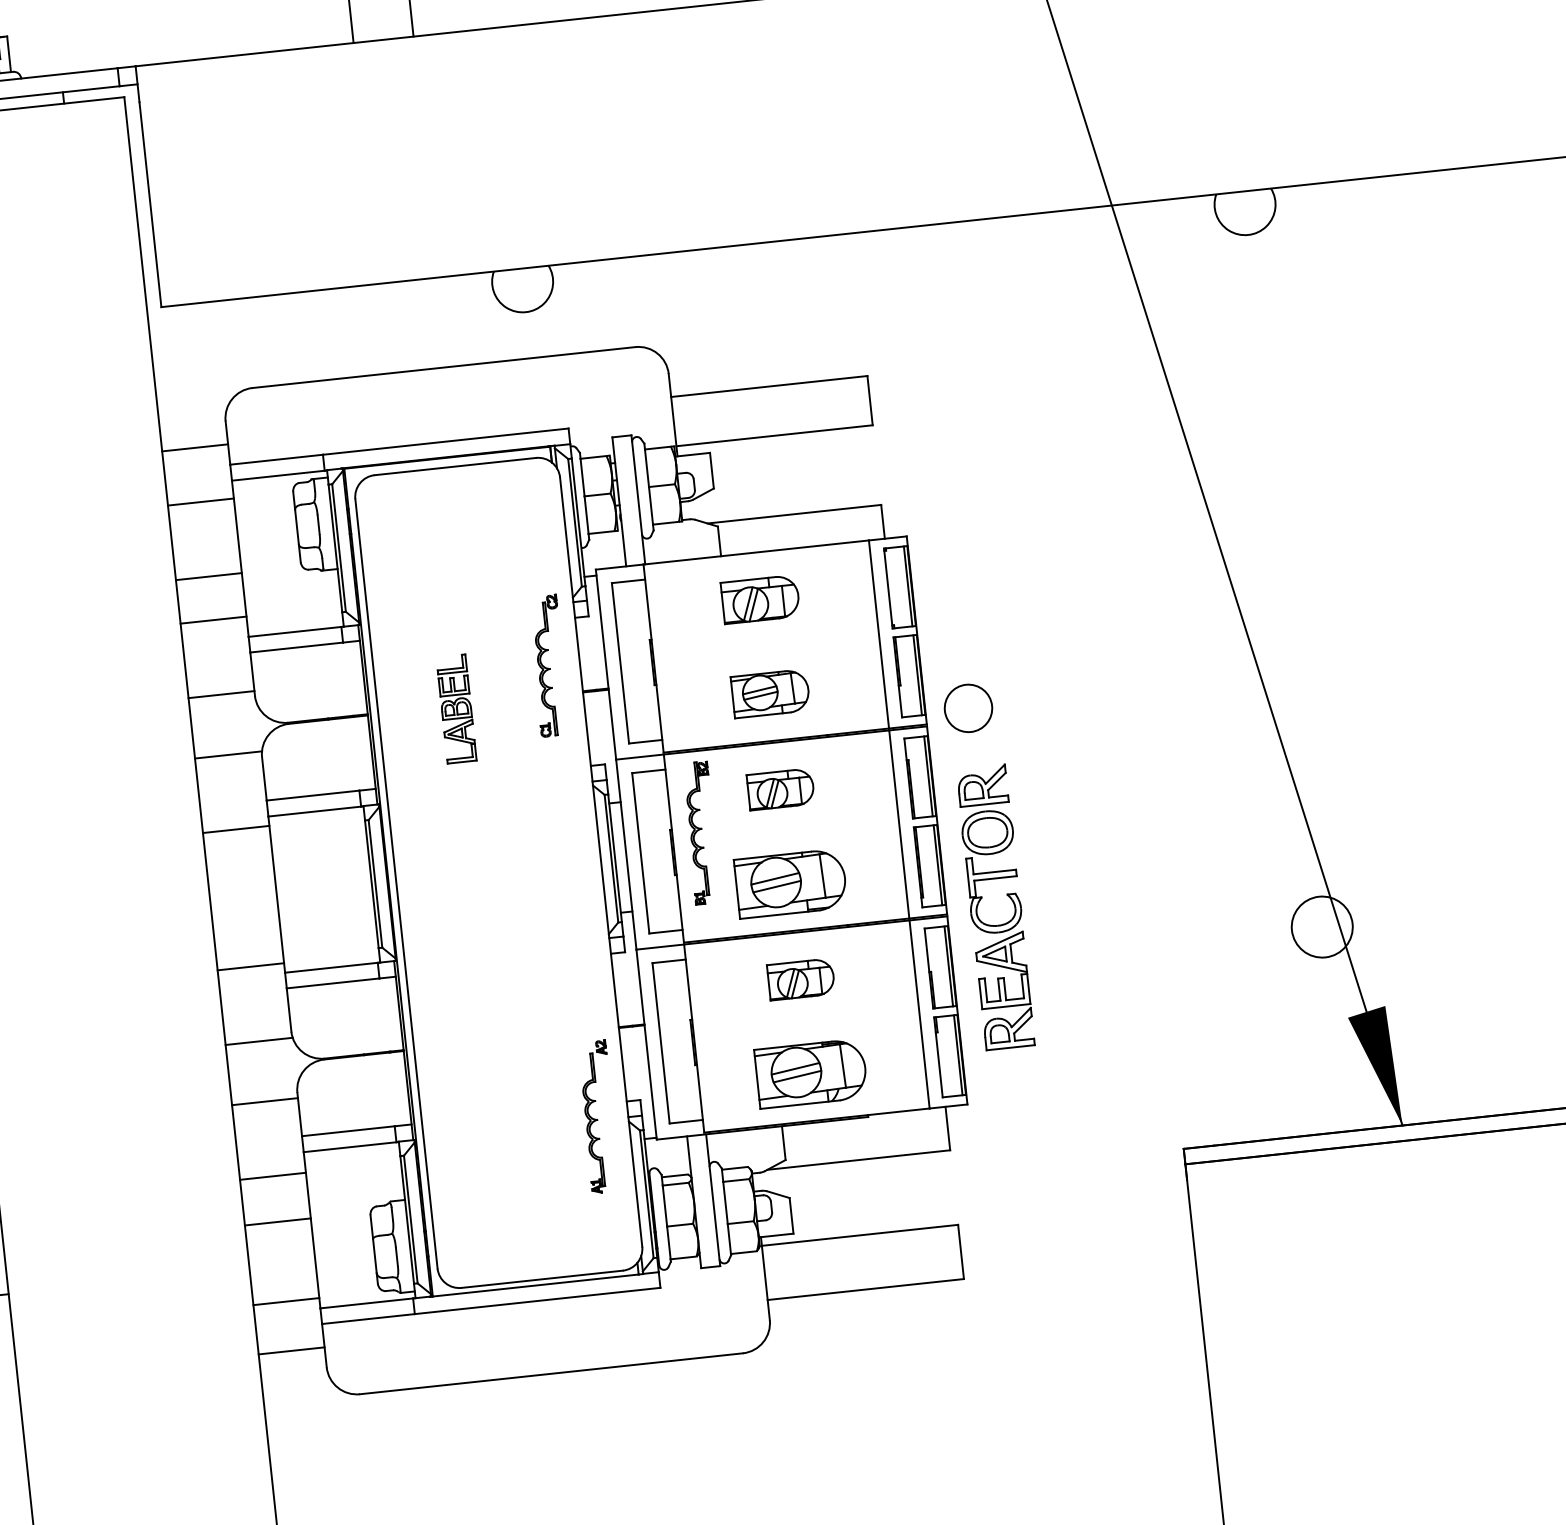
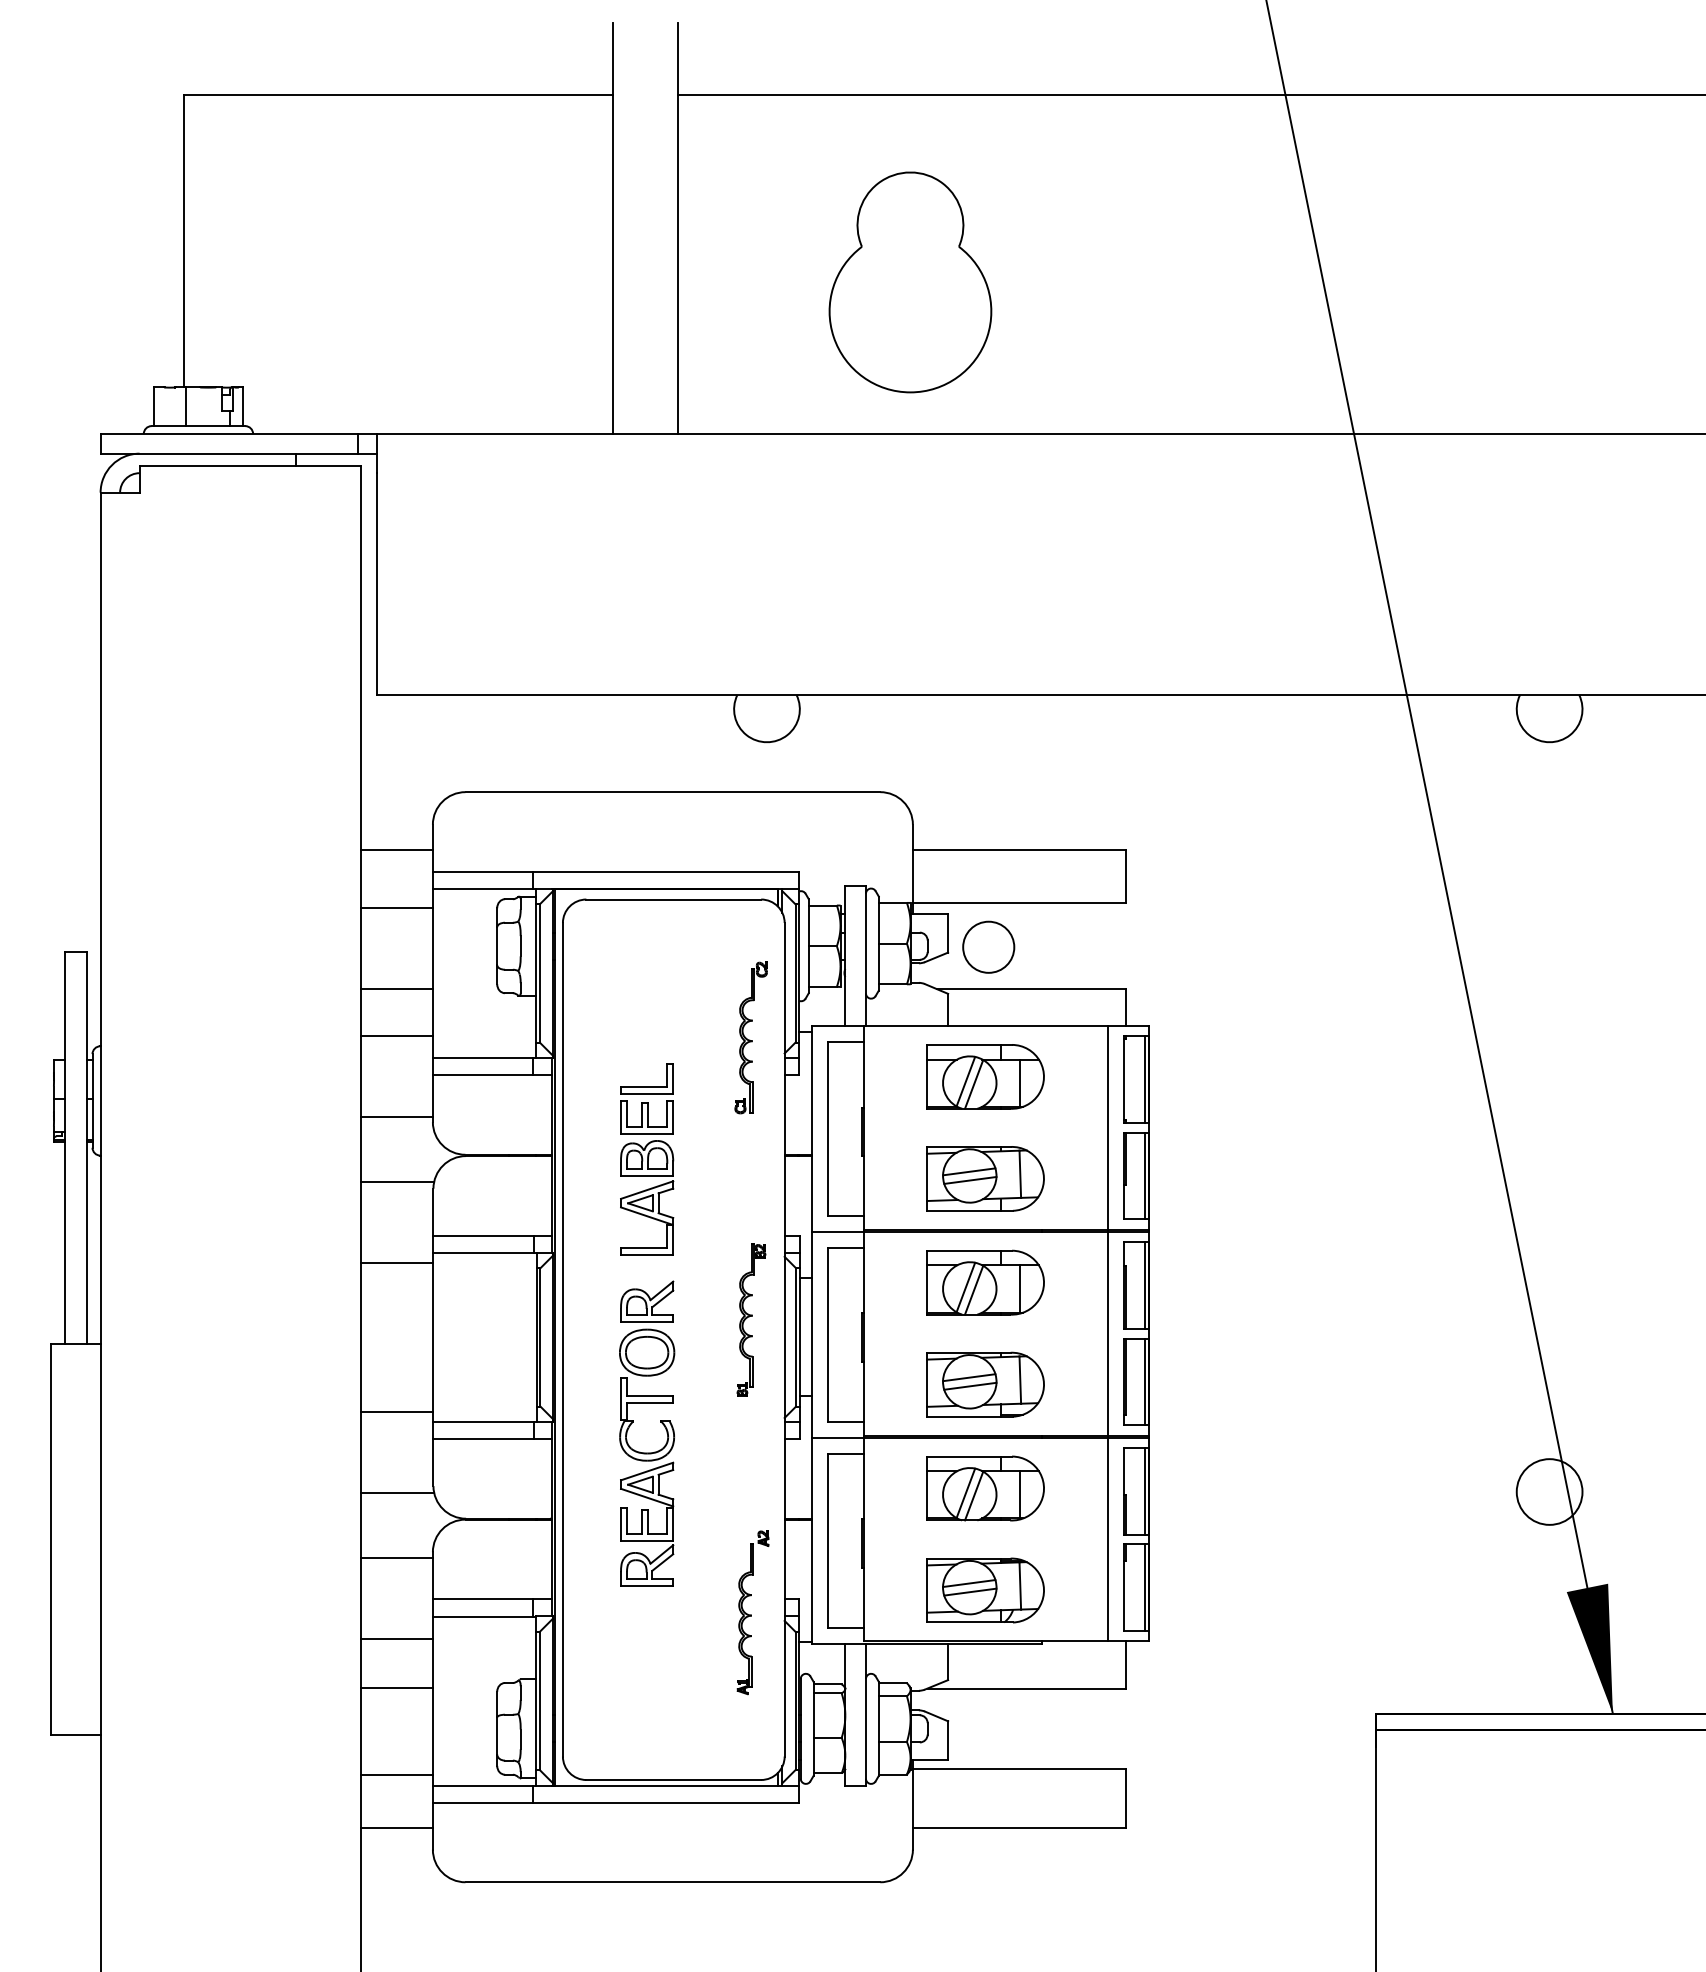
part: (760, 599) -> (985, 1076), size x1.43
part: (548, 665) -> (750, 1037), moved
part: (770, 693) -> (985, 1178), size x1.43
circle: (968, 707) -> (988, 946), moved
part: (456, 709) -> (647, 1159), size x1.67
part: (780, 789) -> (985, 1282), size x1.67
part: (701, 832) -> (751, 1319), moved
part: (1006, 895) -> (660, 1422), moved
part: (801, 979) -> (985, 1488), size x1.67

